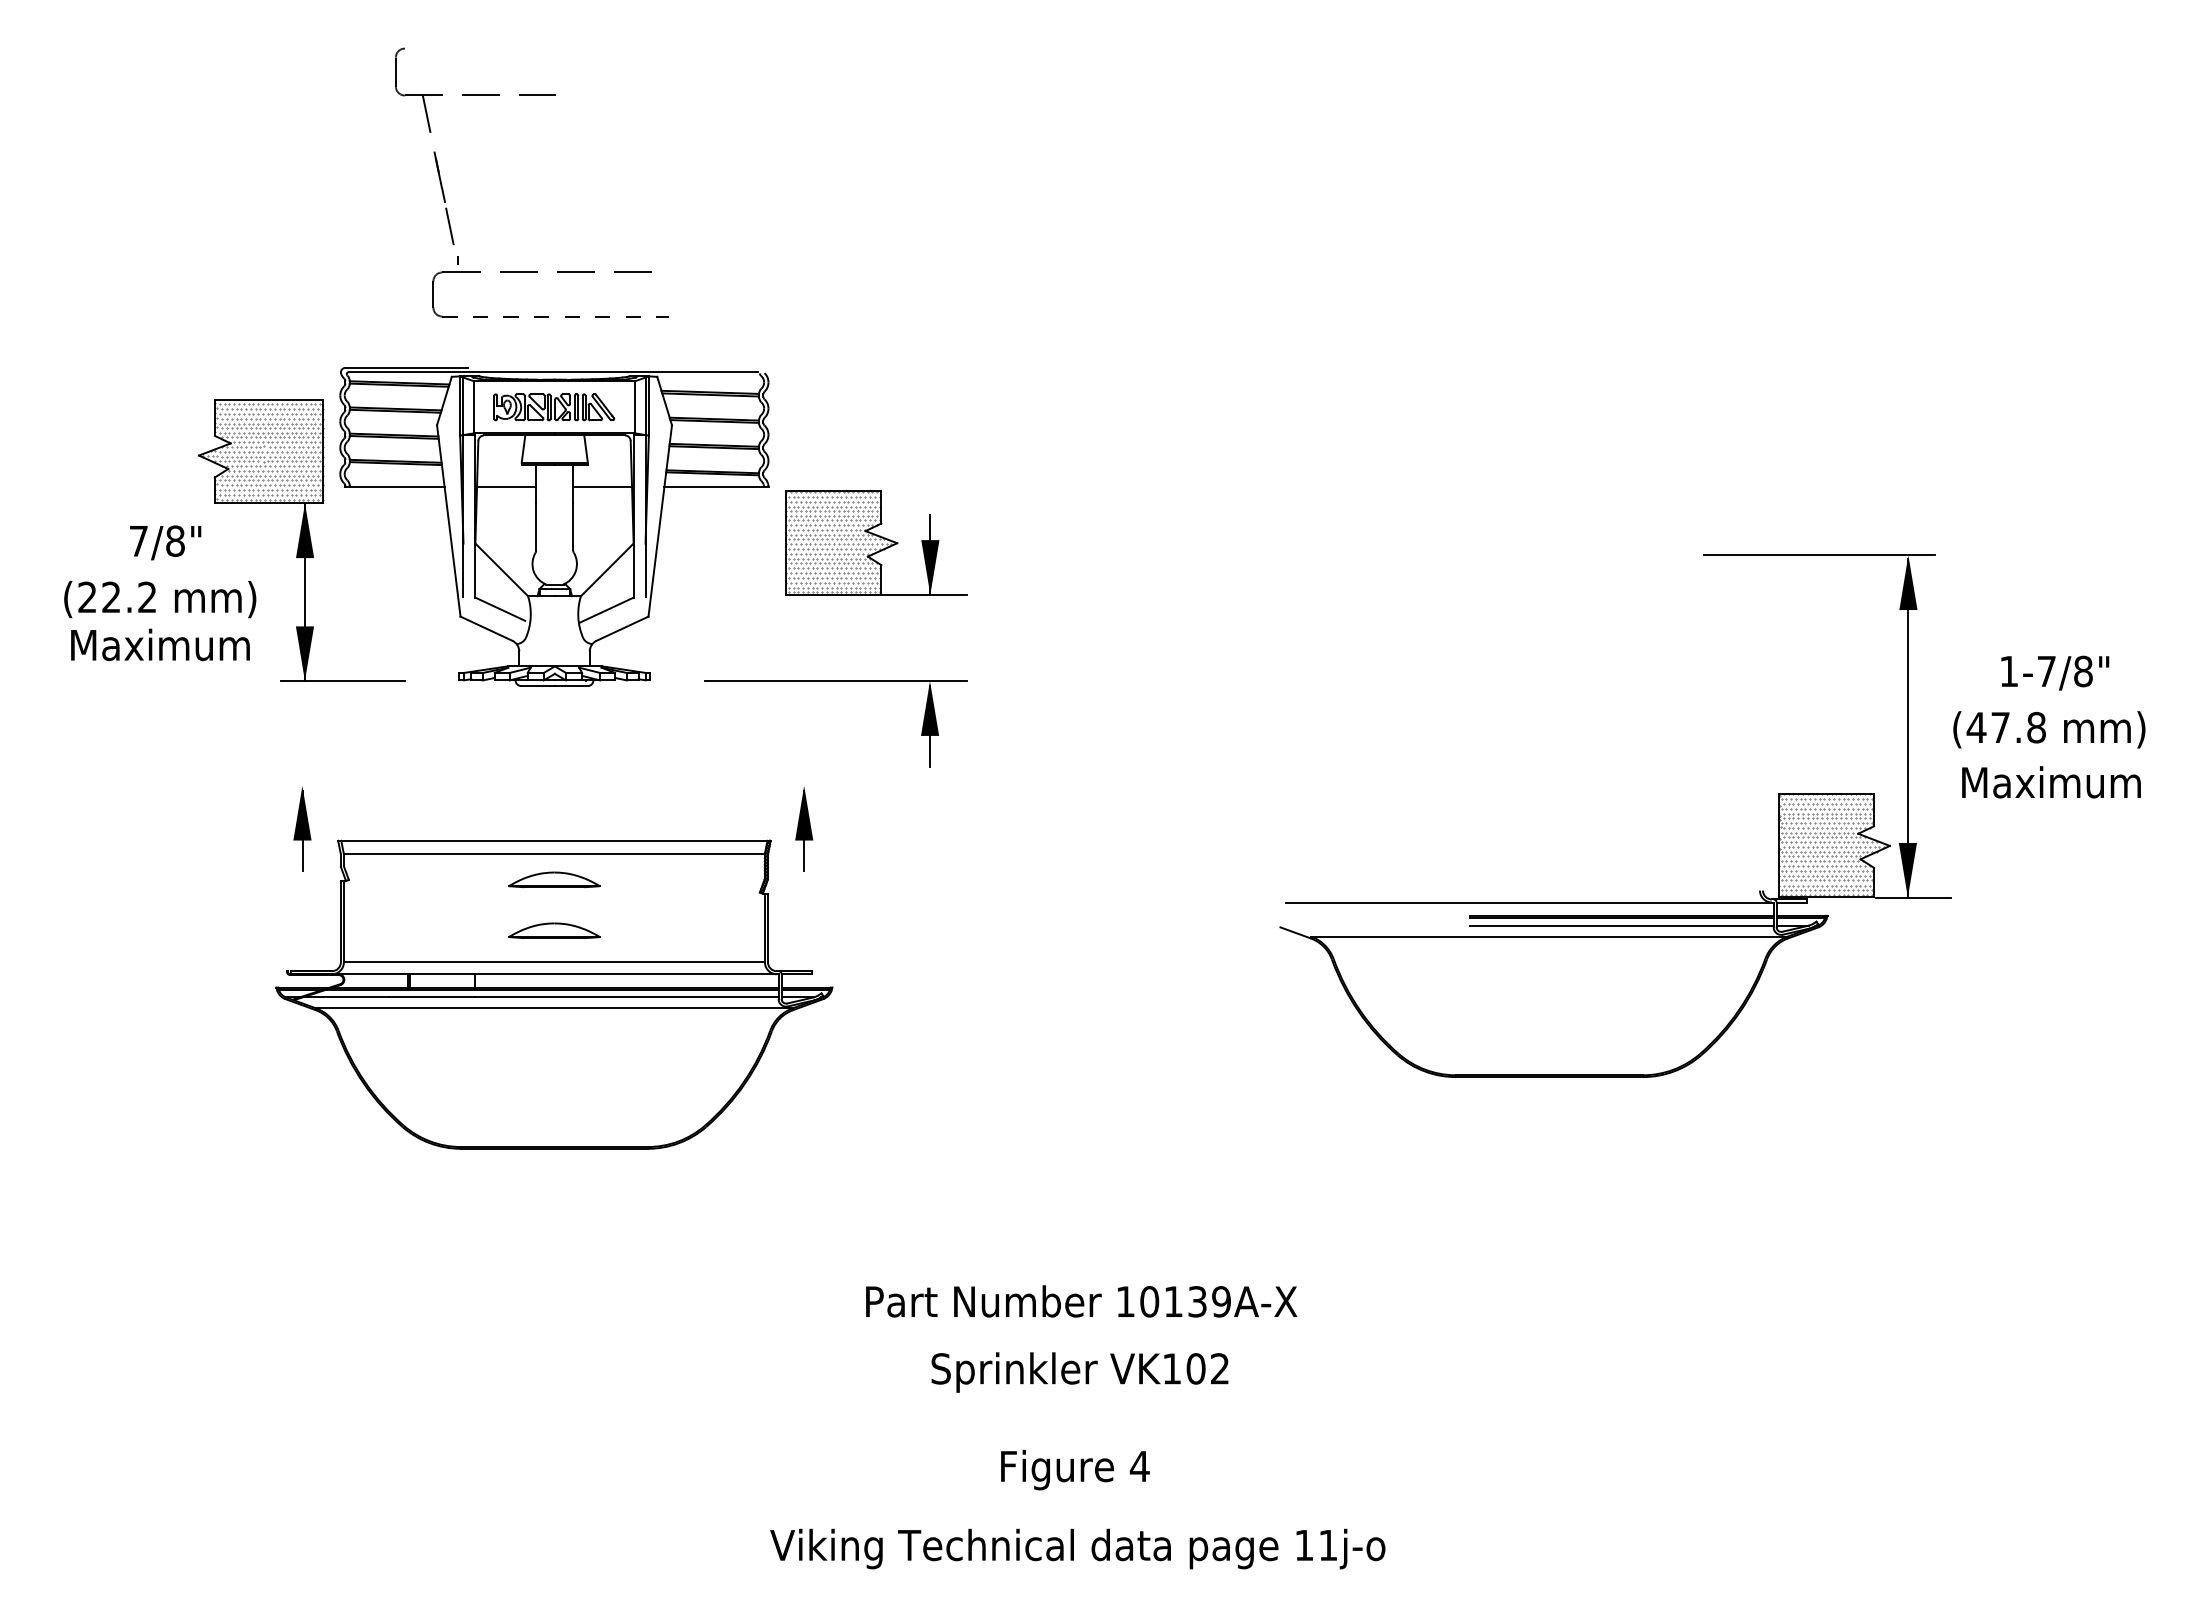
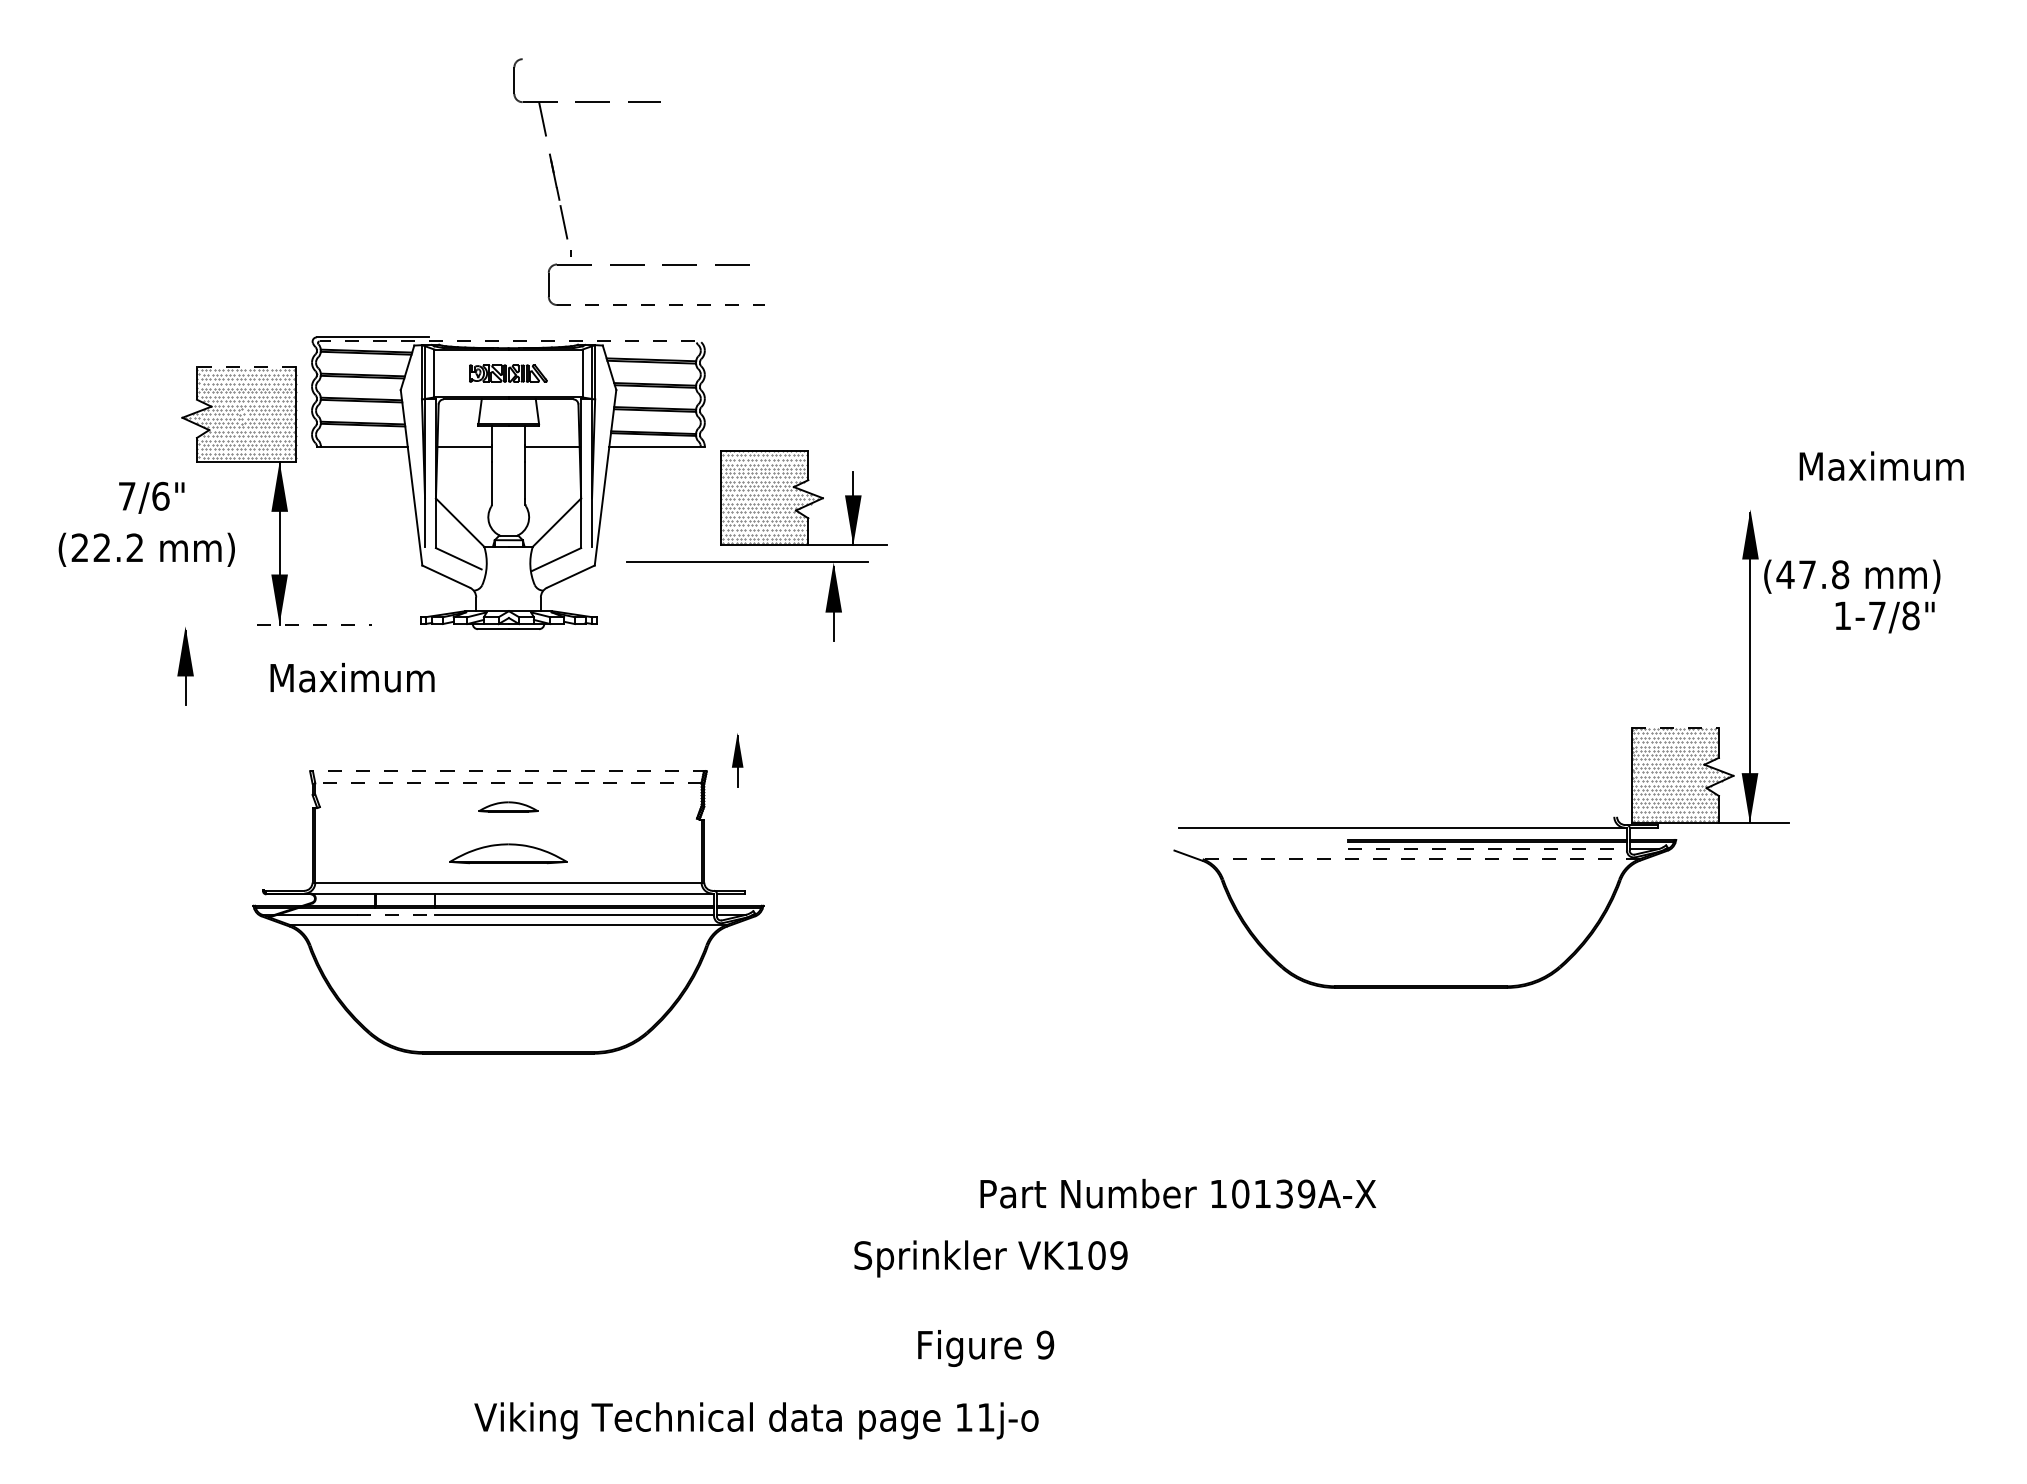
part: (531, 95) -> (638, 102), moved
line: (553, 372) -> (507, 341), solid -> dashed
line: (269, 399) -> (247, 366), solid -> dashed
part: (554, 407) -> (508, 373), size x0.7
text: (175, 540) -> (160, 495), 7/8" -> 7/6"
line: (1819, 555) -> (1668, 509), removed
text: (160, 644) -> (352, 677), moved
line: (343, 681) -> (314, 625), solid -> dashed
part: (835, 681) -> (747, 562), moved
text: (2049, 729) -> (1852, 576), moved
text: (2051, 782) -> (1881, 466), moved
line: (1826, 793) -> (1675, 727), solid -> dashed
part: (302, 828) -> (185, 665), moved
part: (804, 828) -> (737, 759), size x0.7
line: (553, 840) -> (507, 770), solid -> dashed
line: (554, 854) -> (508, 783), solid -> dashed
part: (554, 879) -> (508, 806), size x0.7
line: (1621, 925) -> (1487, 848), solid -> dashed
part: (554, 930) -> (508, 853), size x1.4
line: (1548, 936) -> (1420, 858), solid -> dashed
line: (431, 997) -> (395, 914), solid -> dashed
text: (1081, 1301) -> (1178, 1193), moved
text: (1219, 1368) -> (1118, 1255), VK102 -> VK109
text: (1139, 1466) -> (1045, 1345), 4 -> 9
text: (1077, 1548) -> (756, 1420), moved

